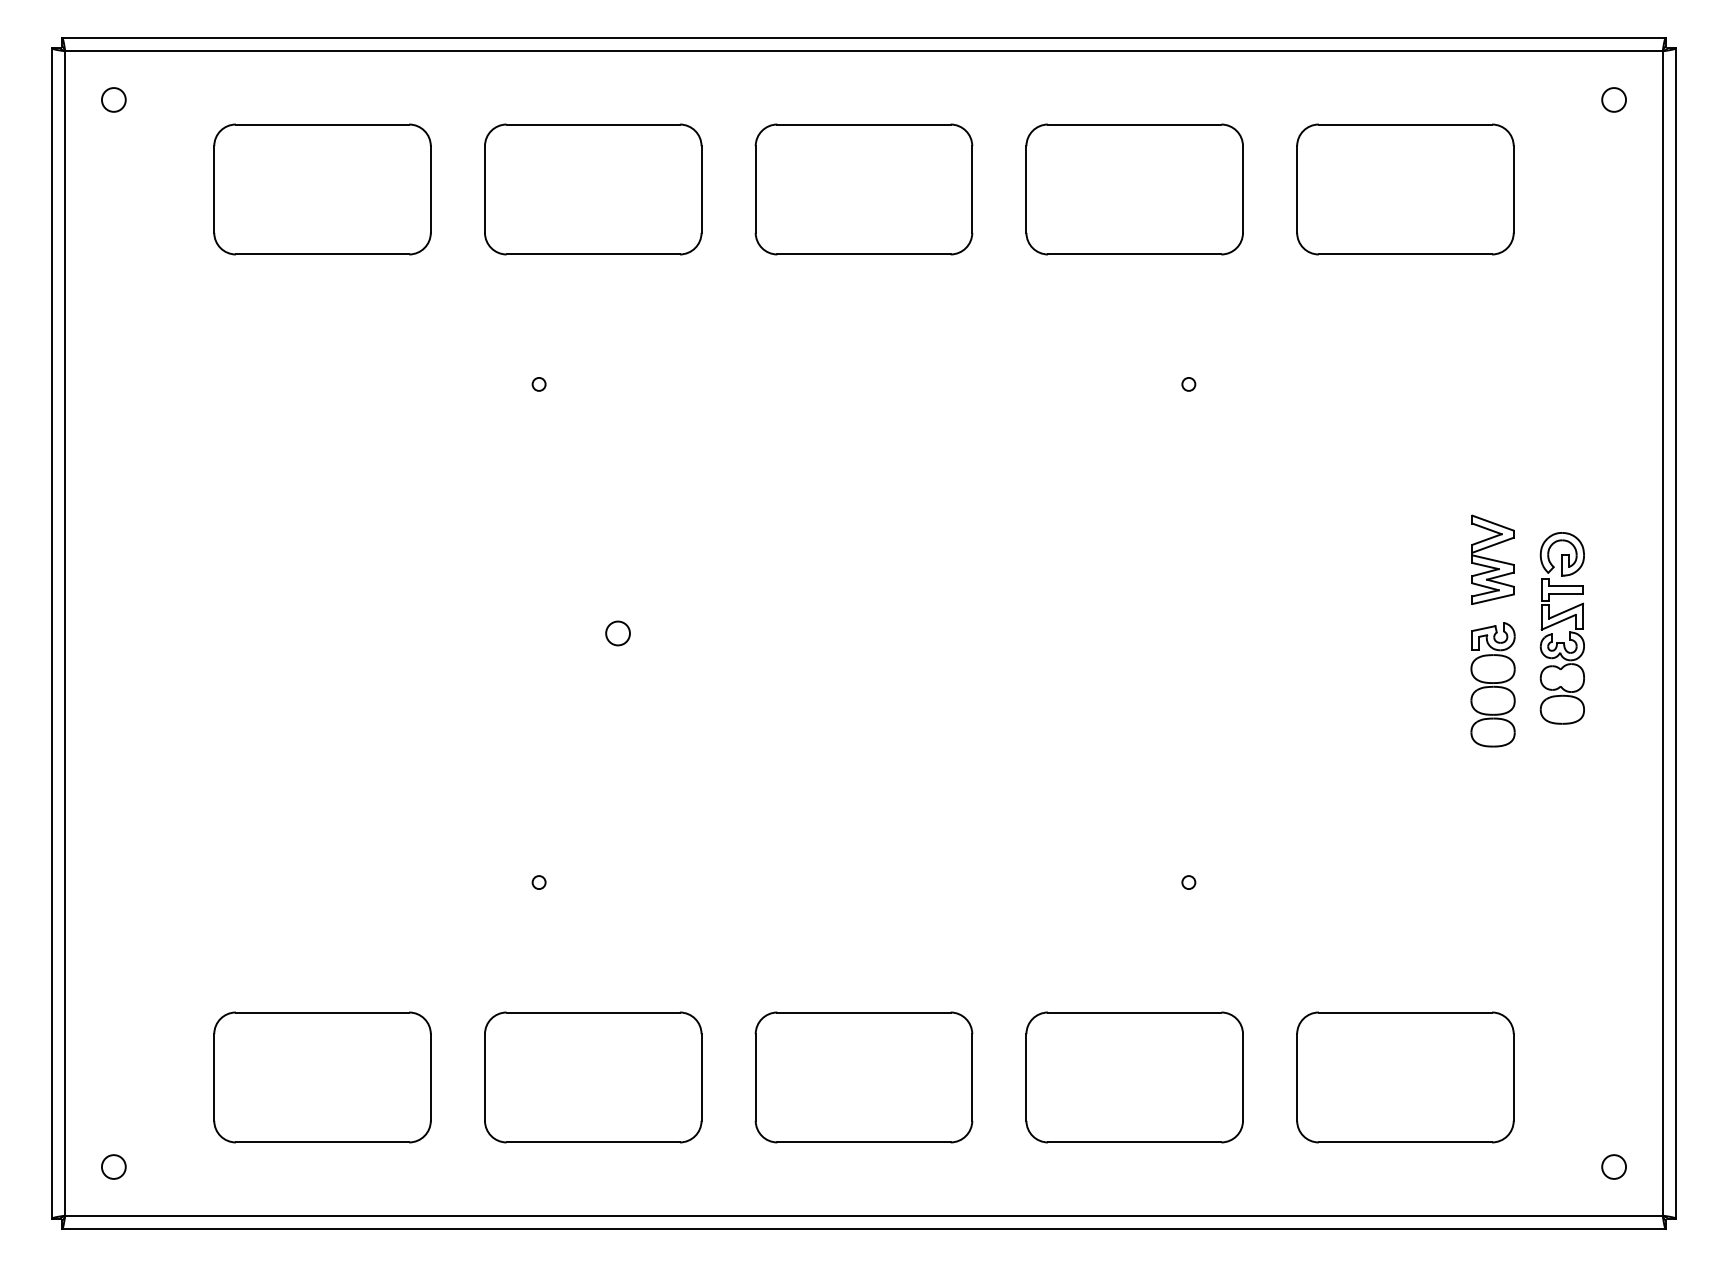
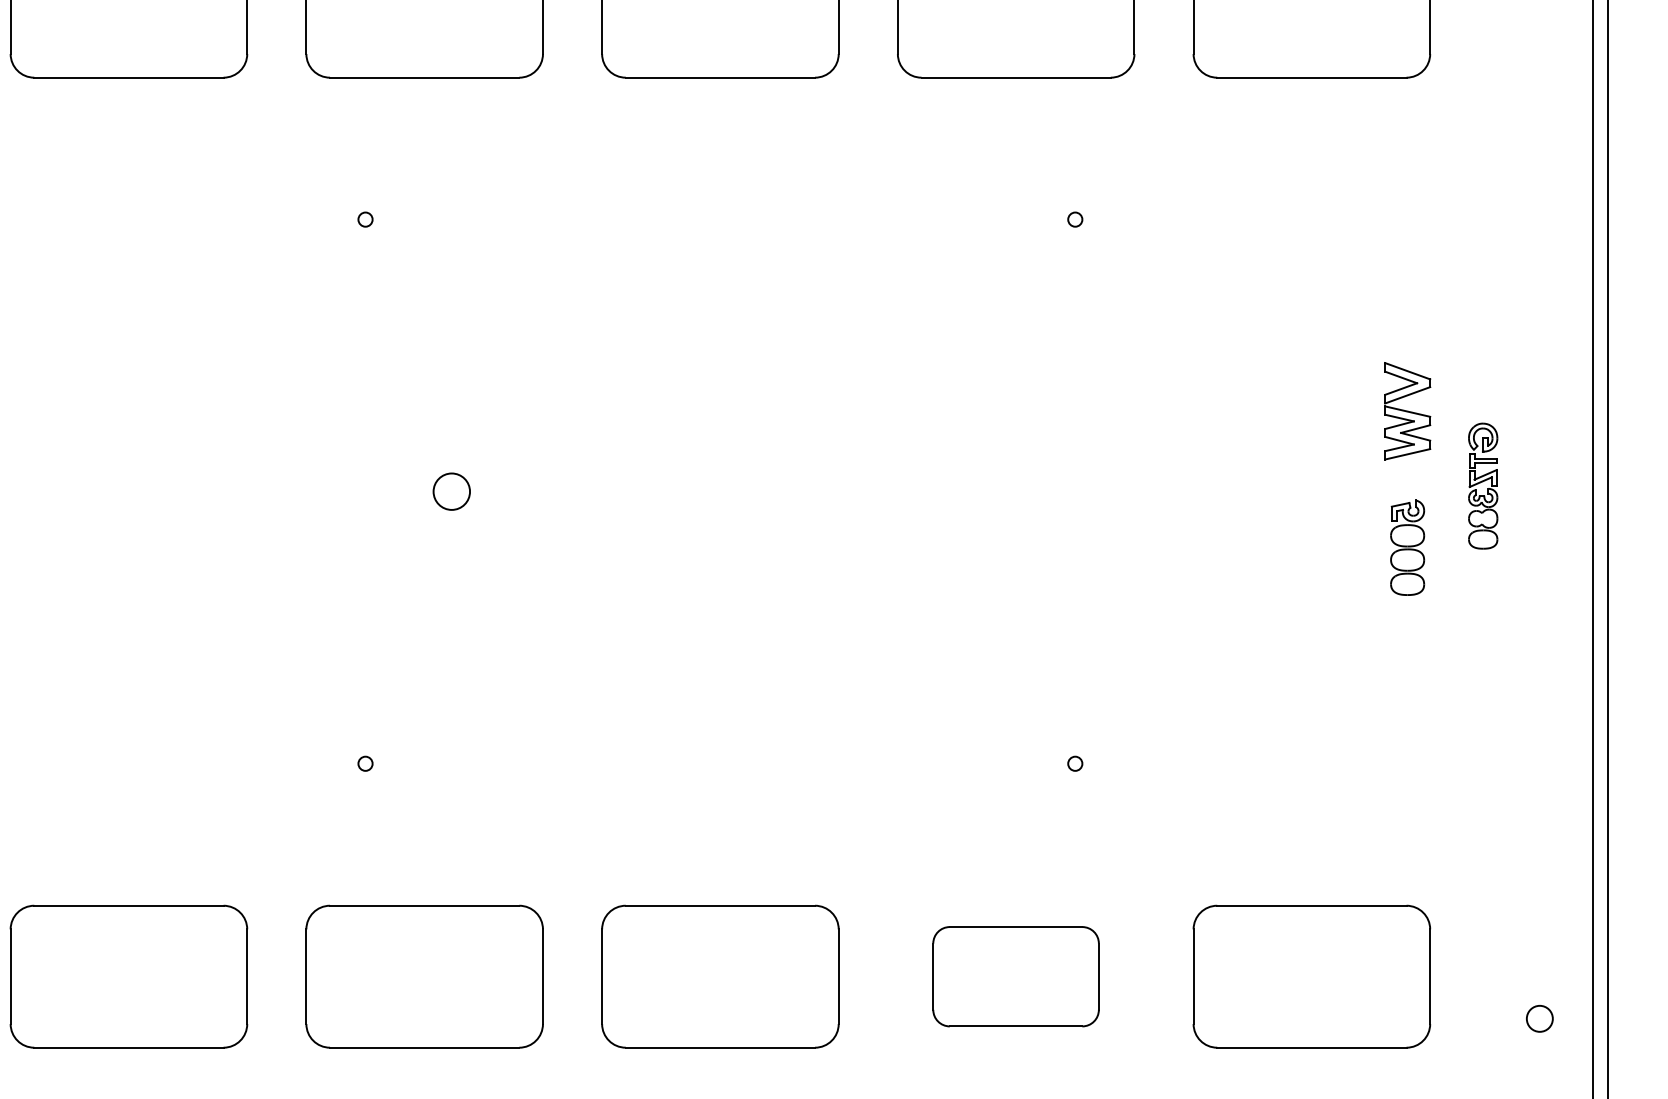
part: (1561, 628) -> (1482, 486), size x0.6
circle: (617, 633) -> (451, 491), size x1.4
part: (1492, 684) -> (1406, 547), size x0.7
part: (1134, 1077) -> (1015, 976), size x0.7
circle: (1613, 1166) -> (1539, 1018), moved

